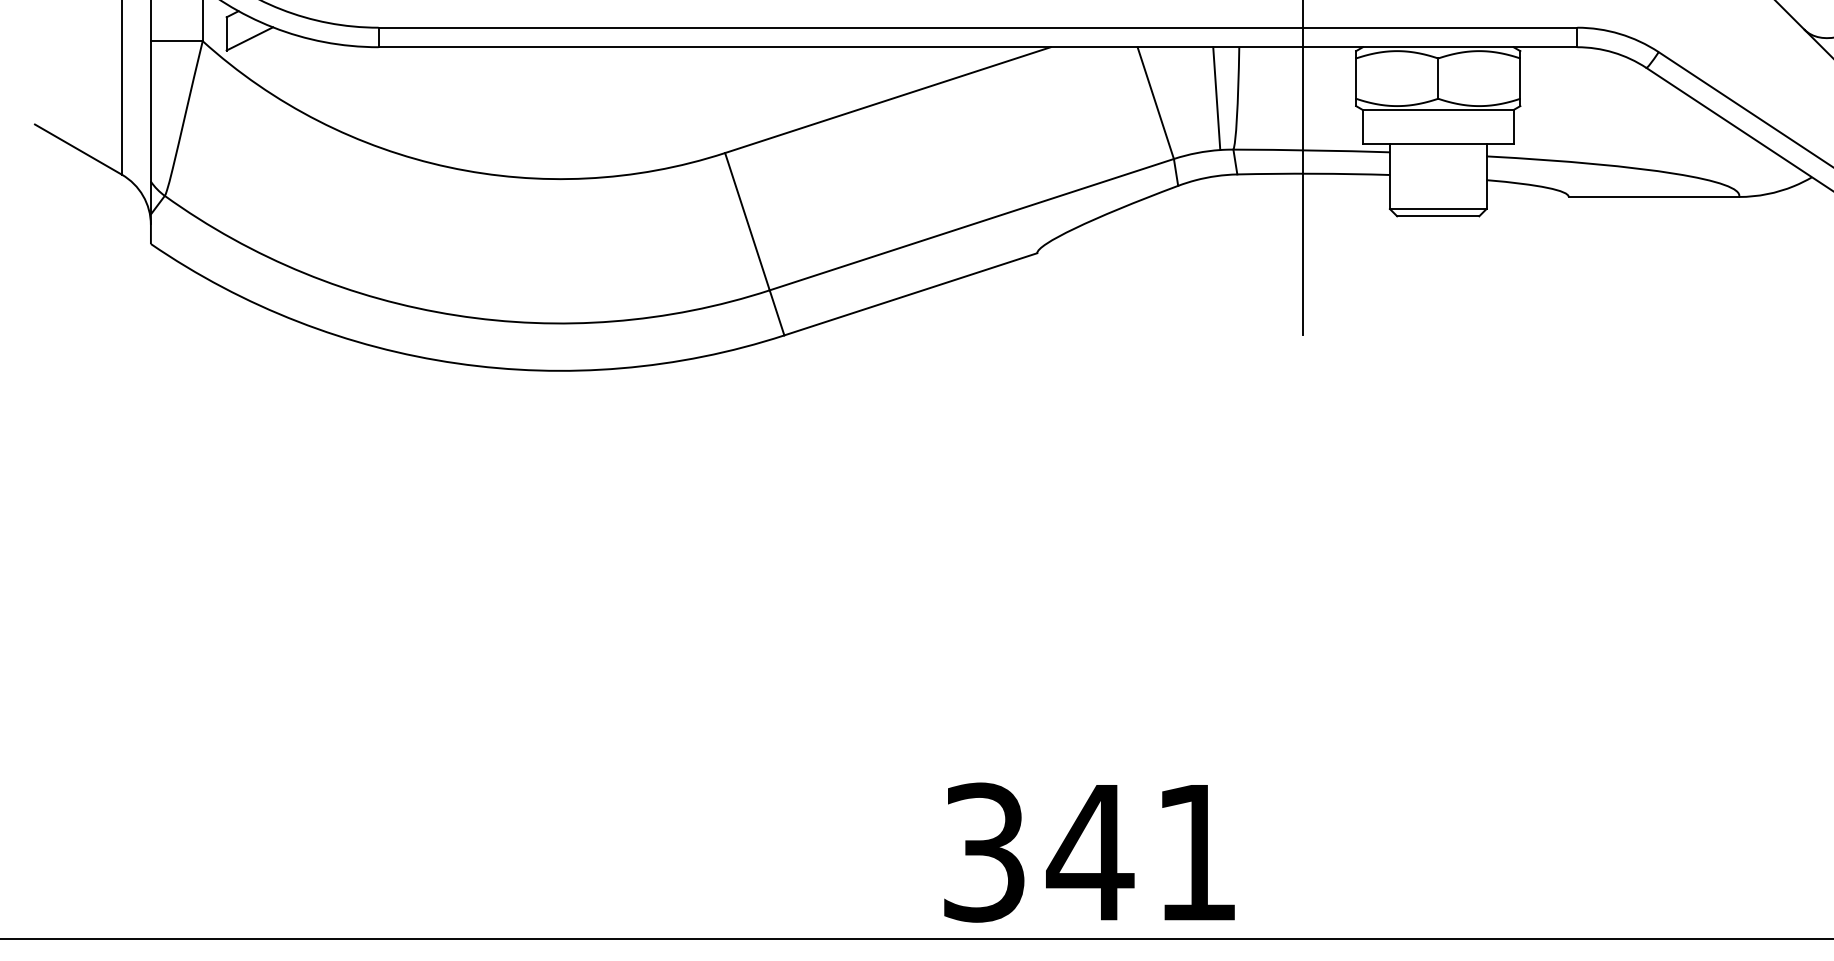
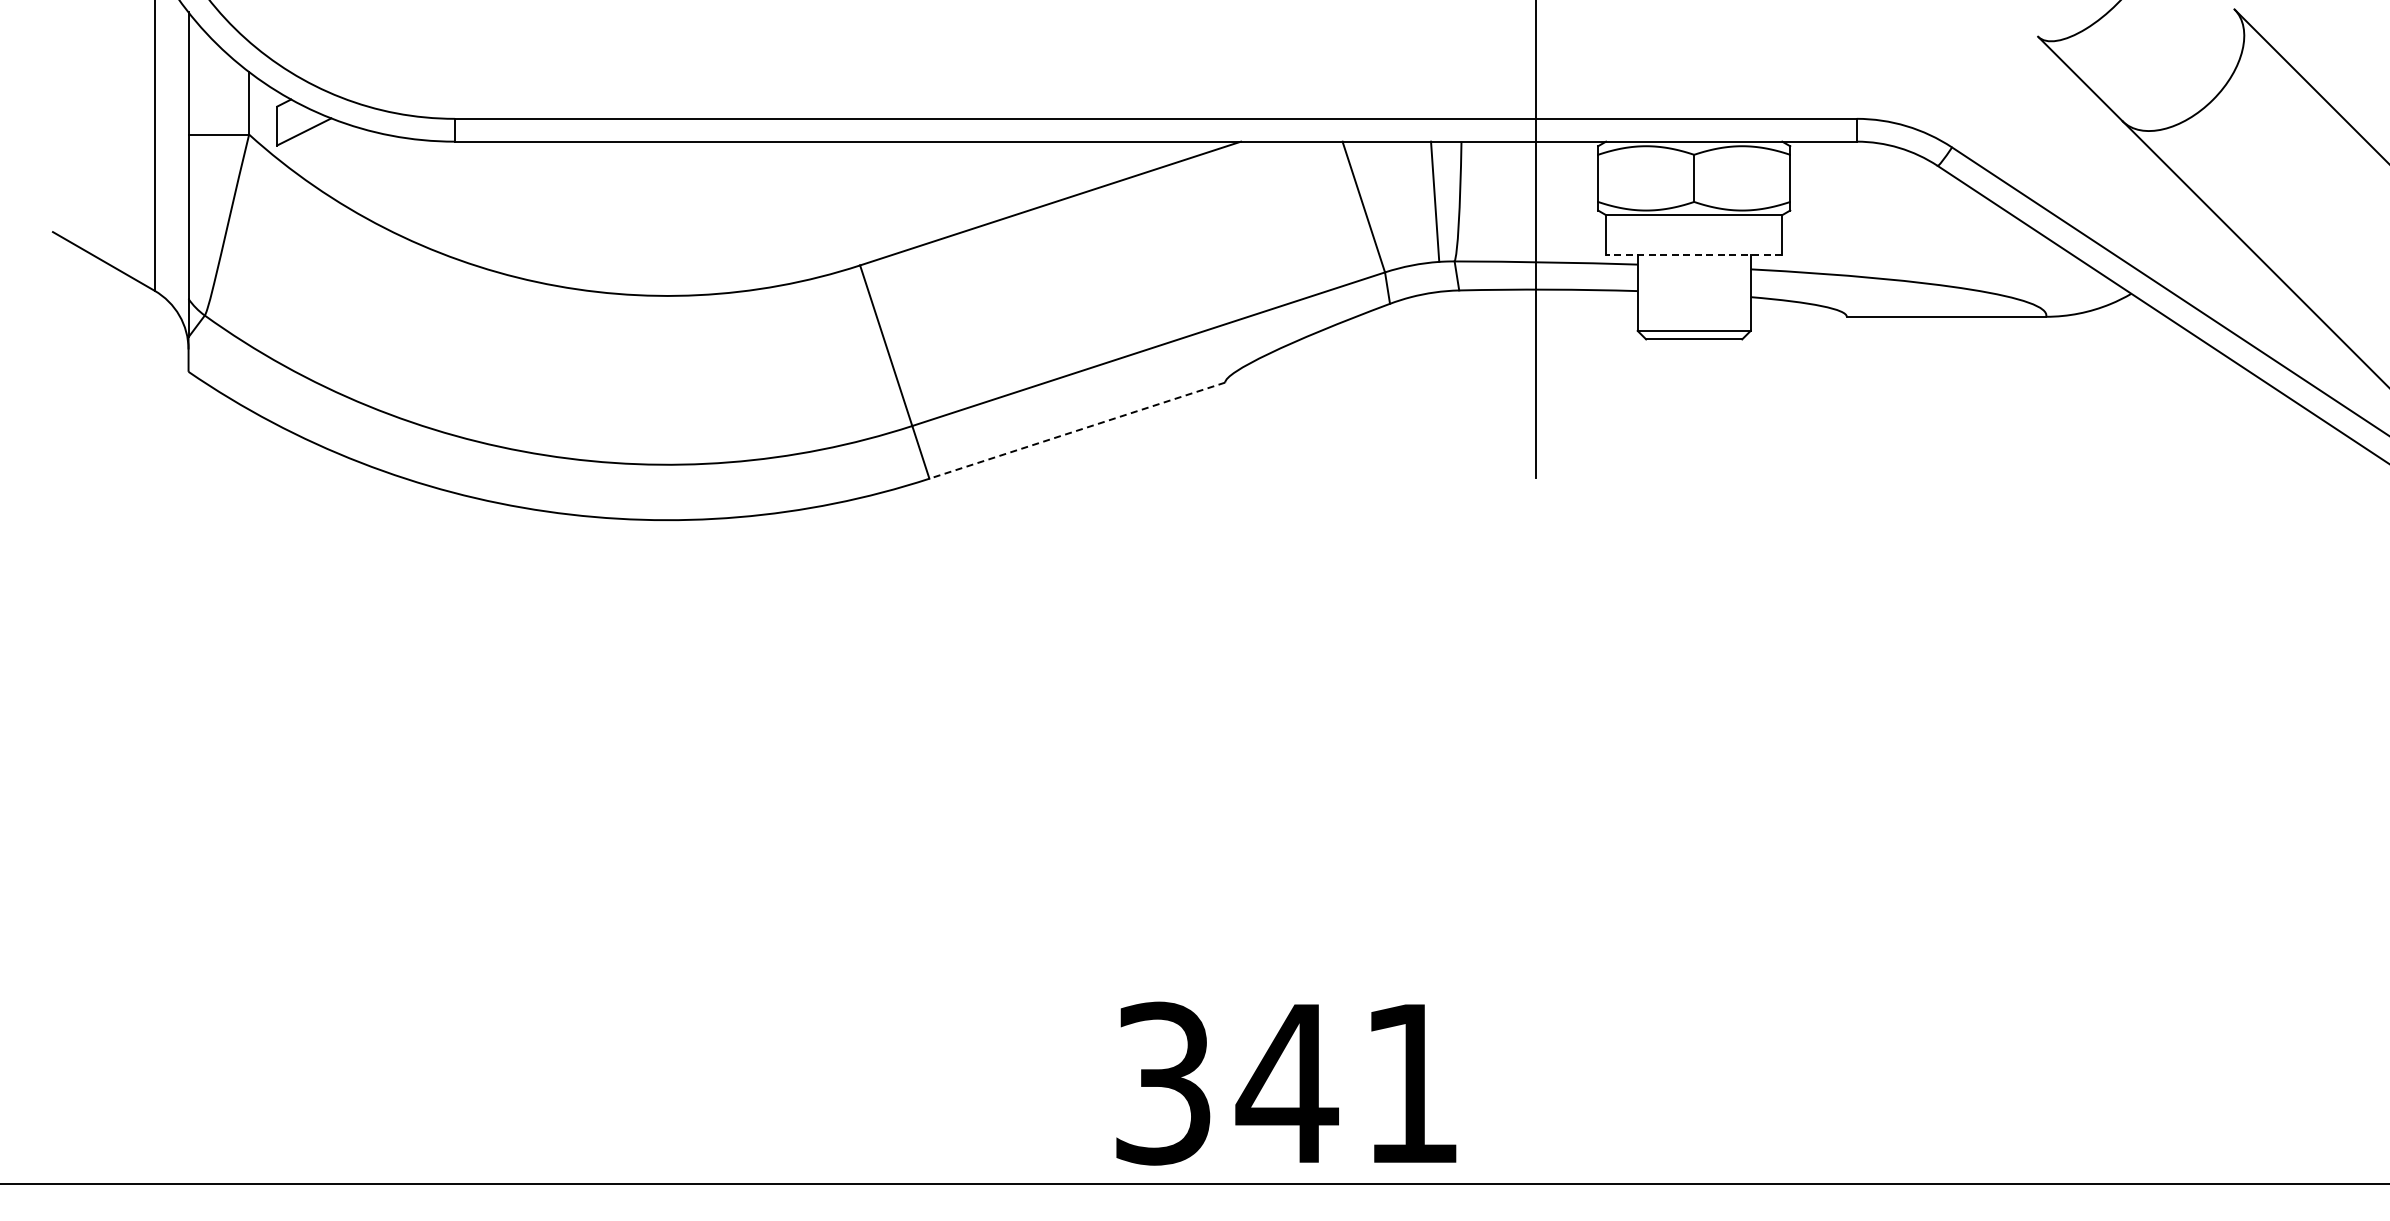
line: (1437, 143) -> (1693, 254), solid -> dashed
line: (910, 294) -> (1076, 430), solid -> dashed

